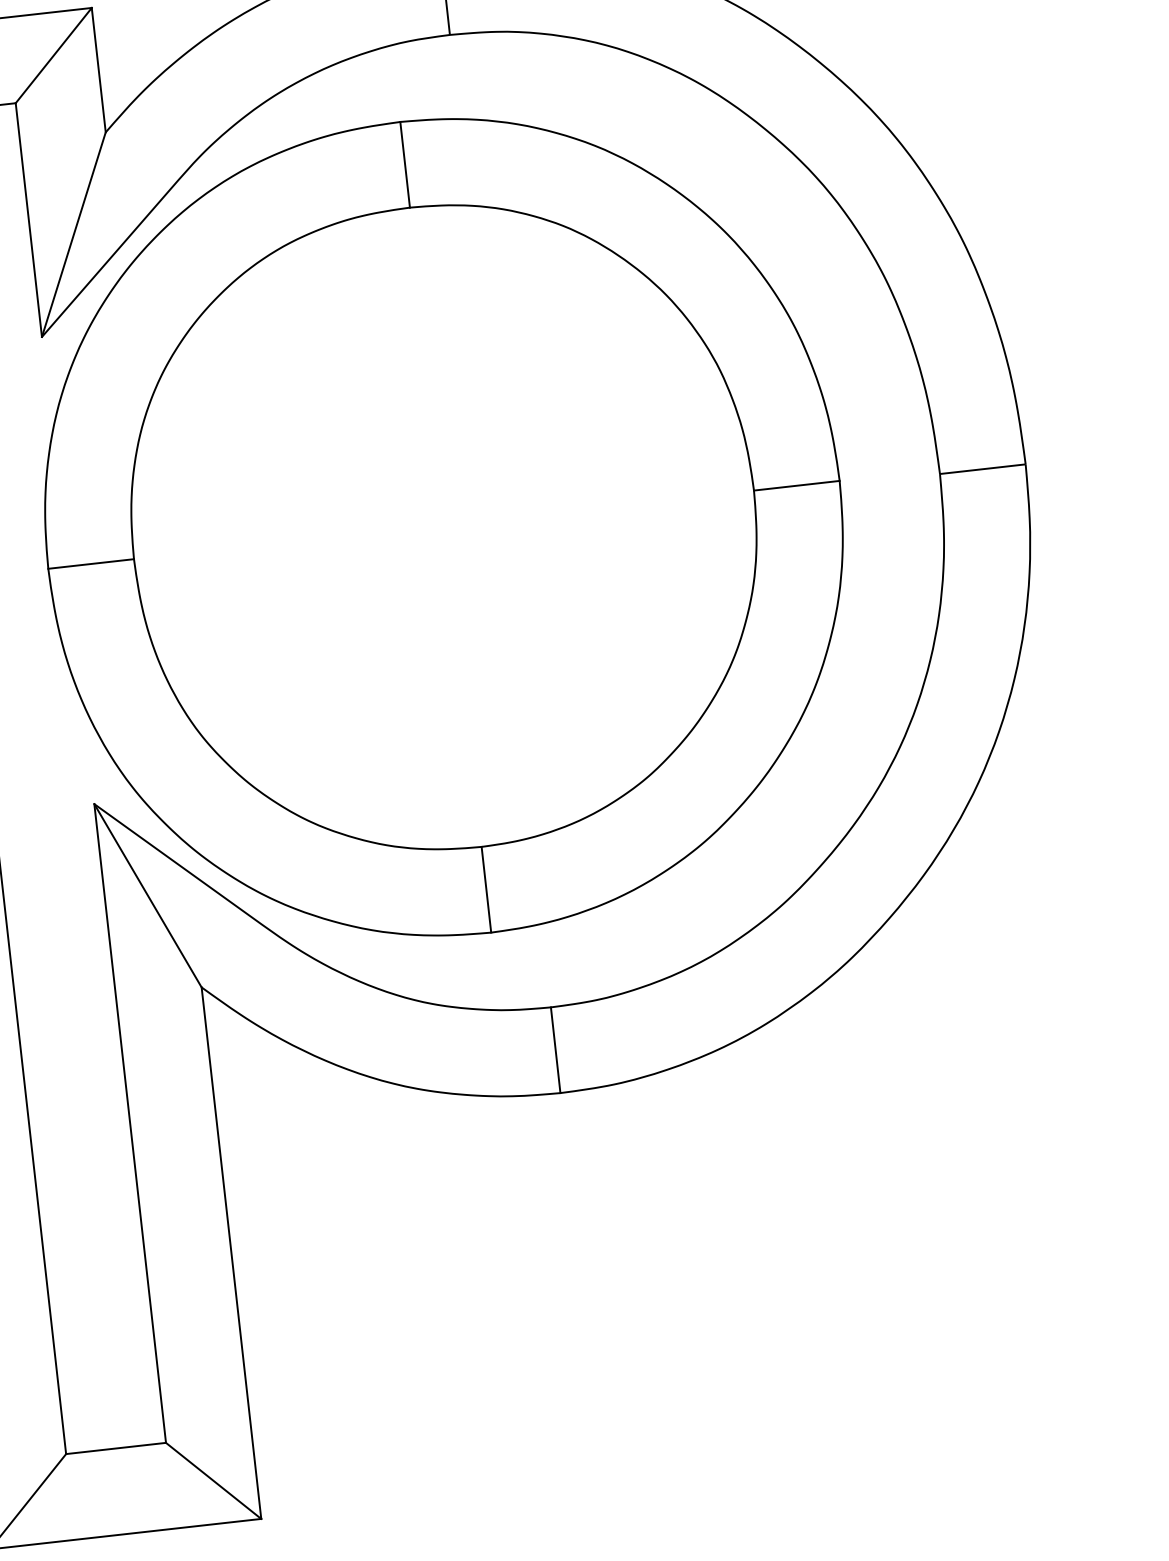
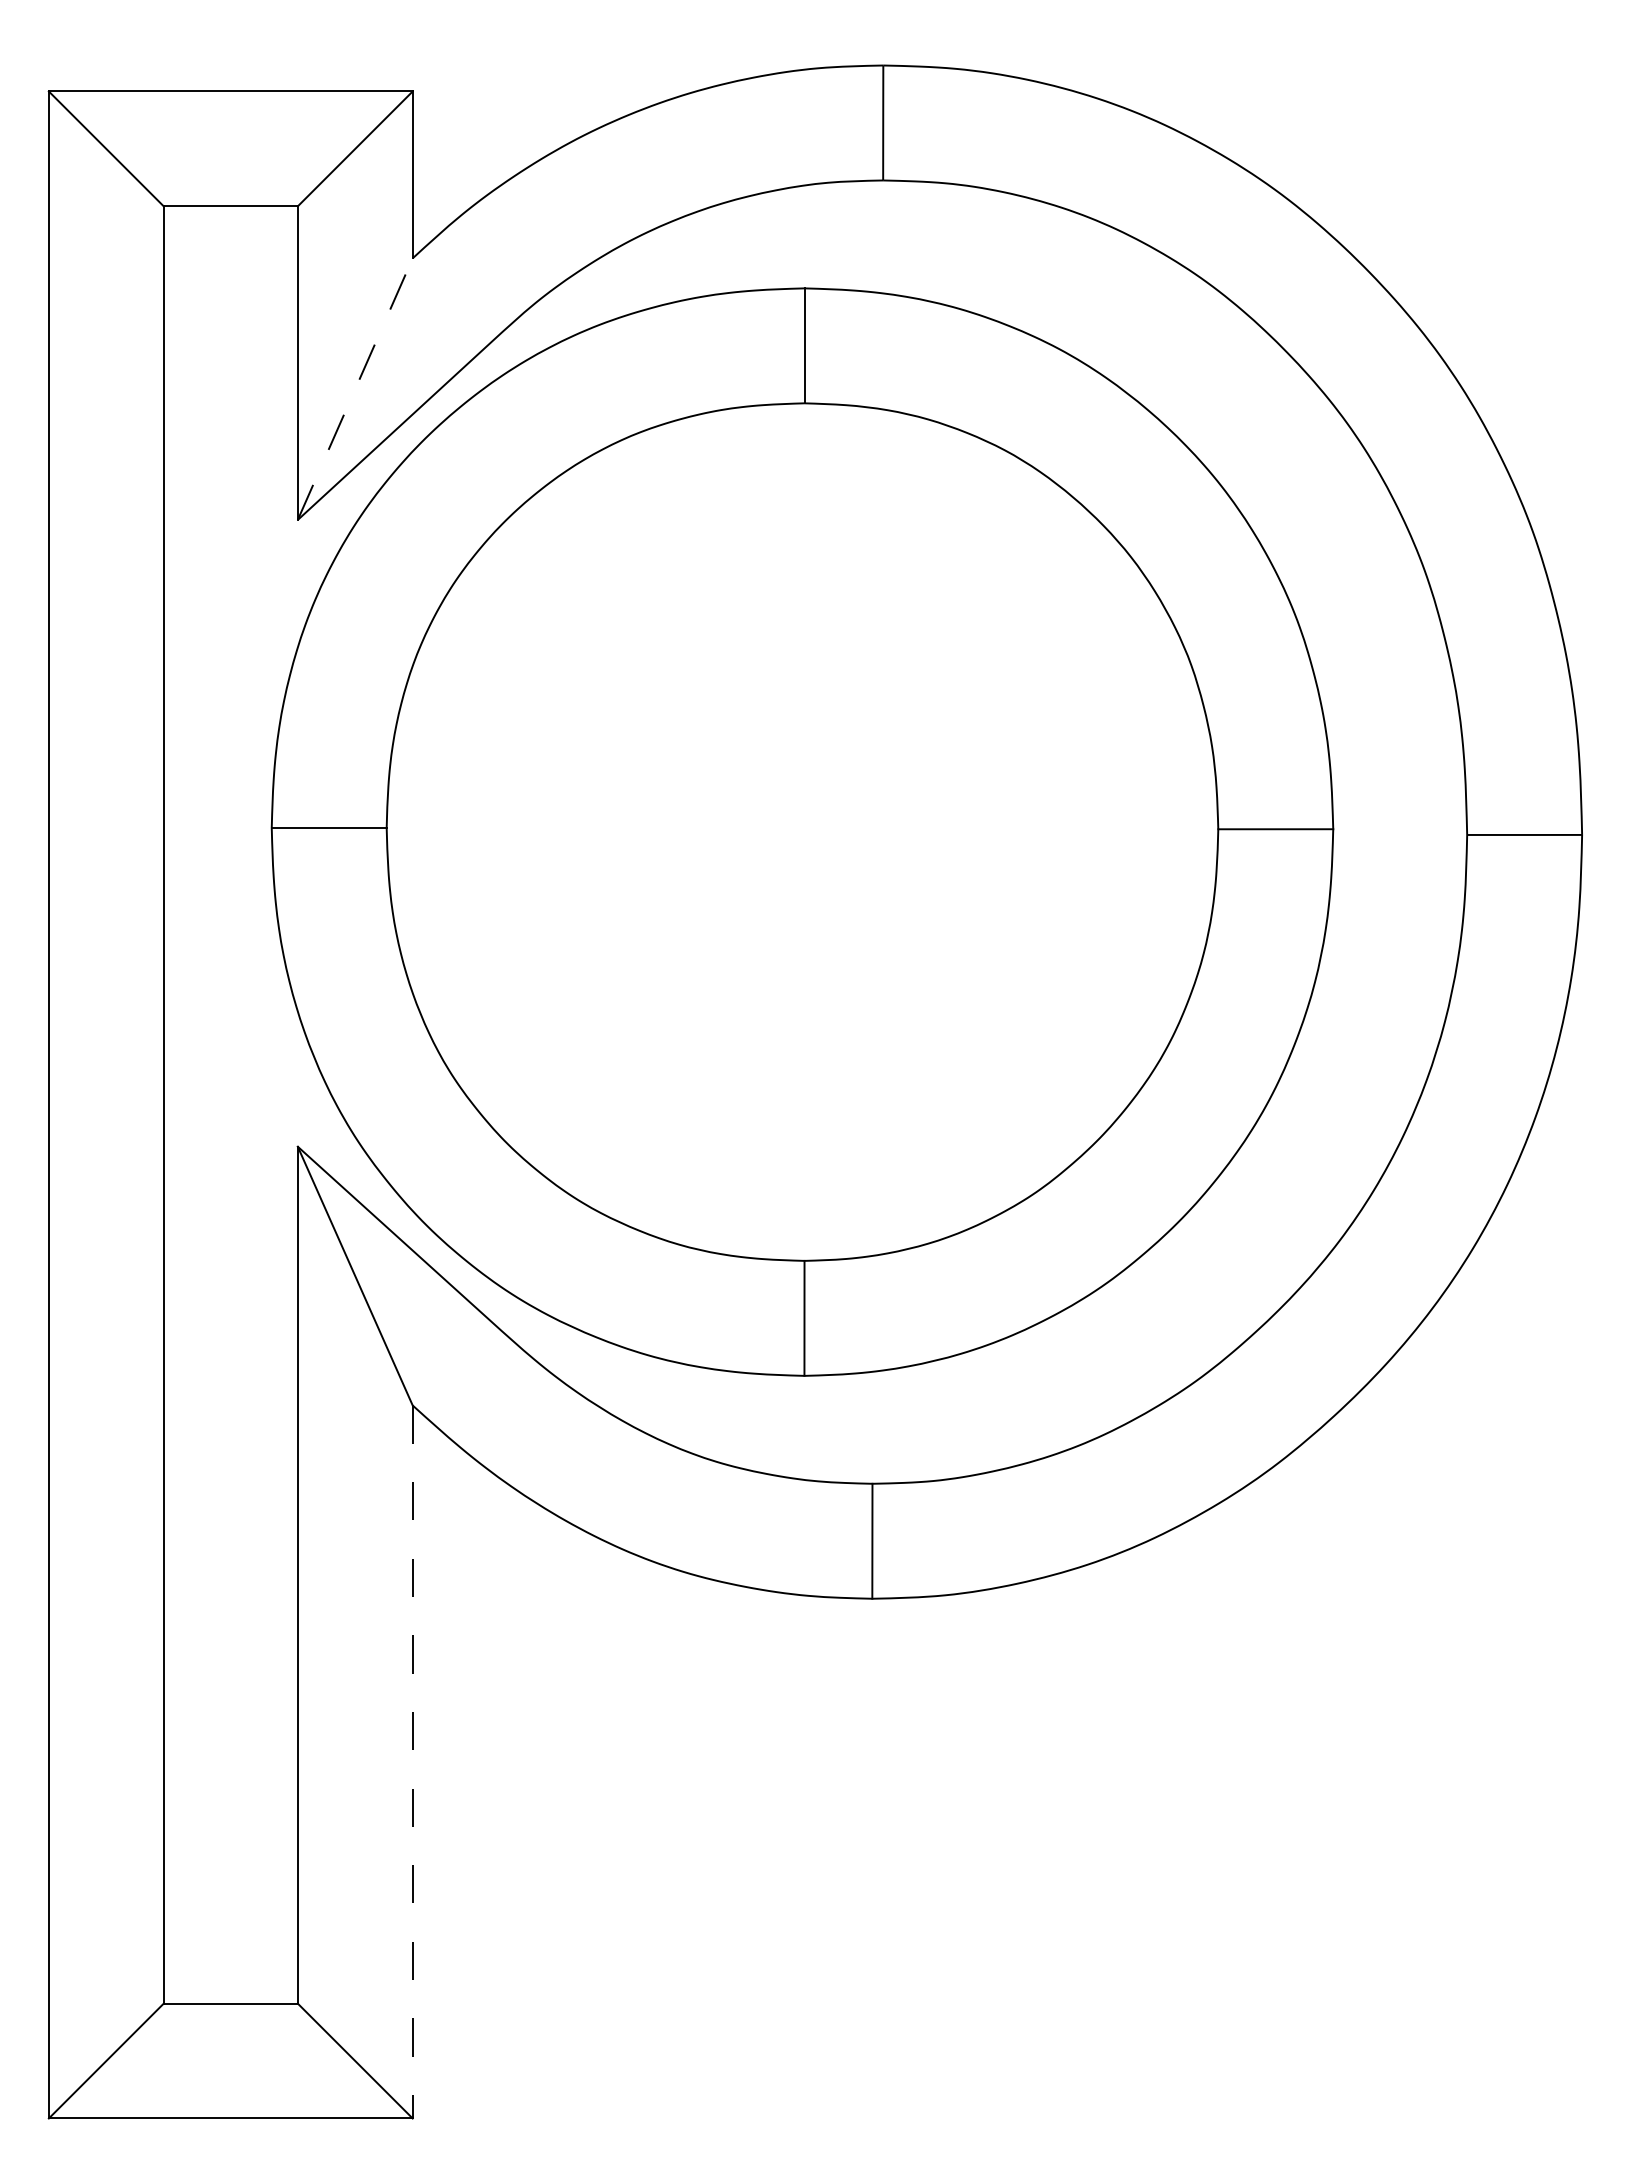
line: (74, 234) -> (355, 389), solid -> dashed
line: (231, 1252) -> (412, 1761), solid -> dashed

